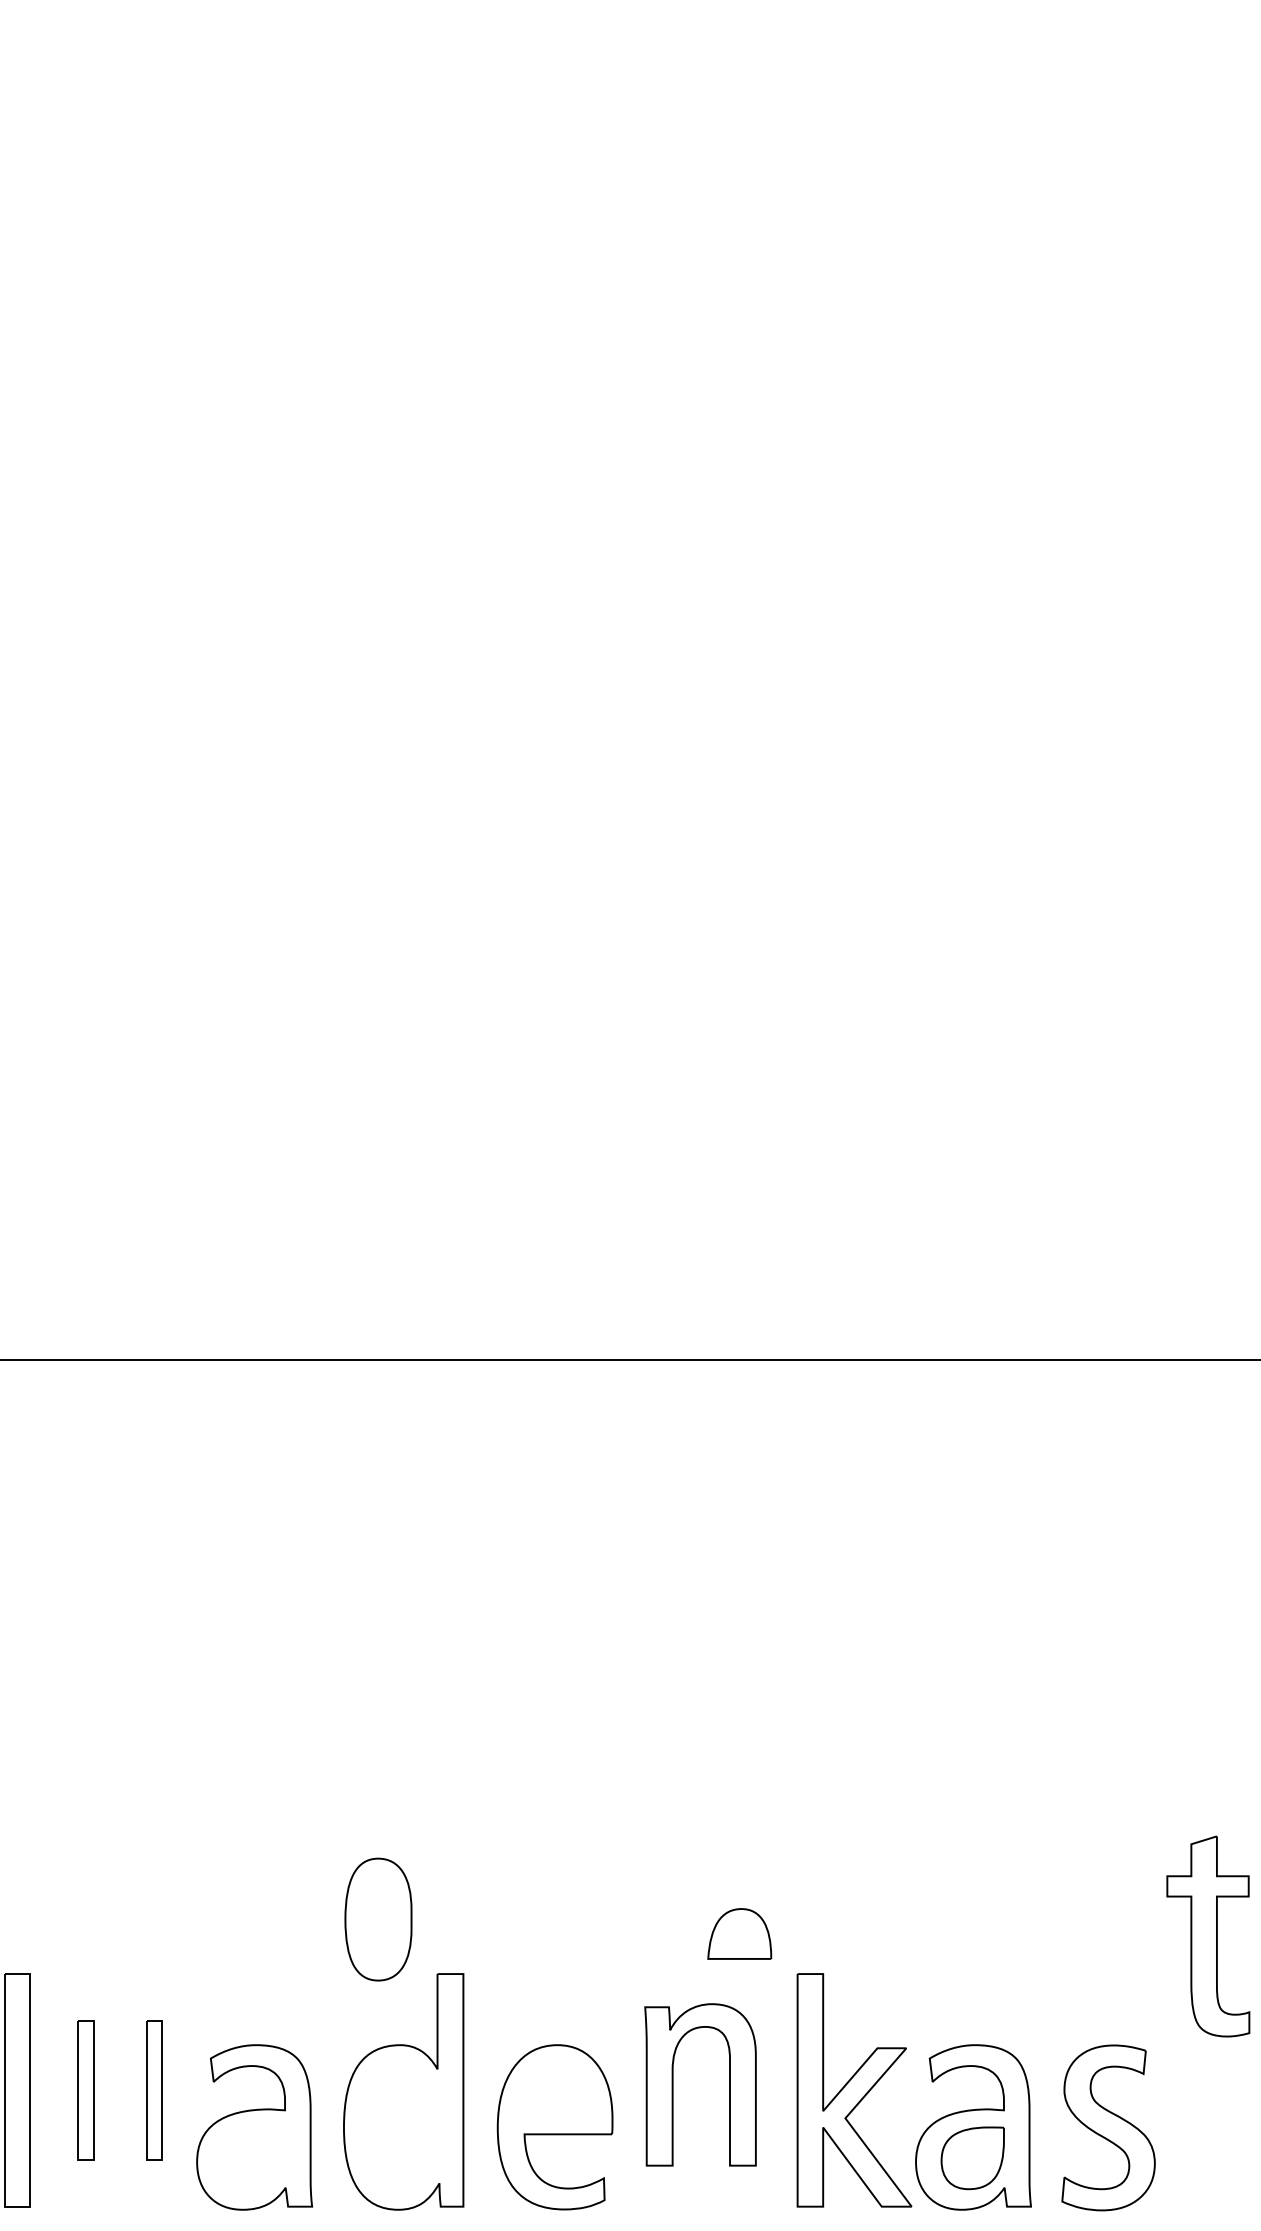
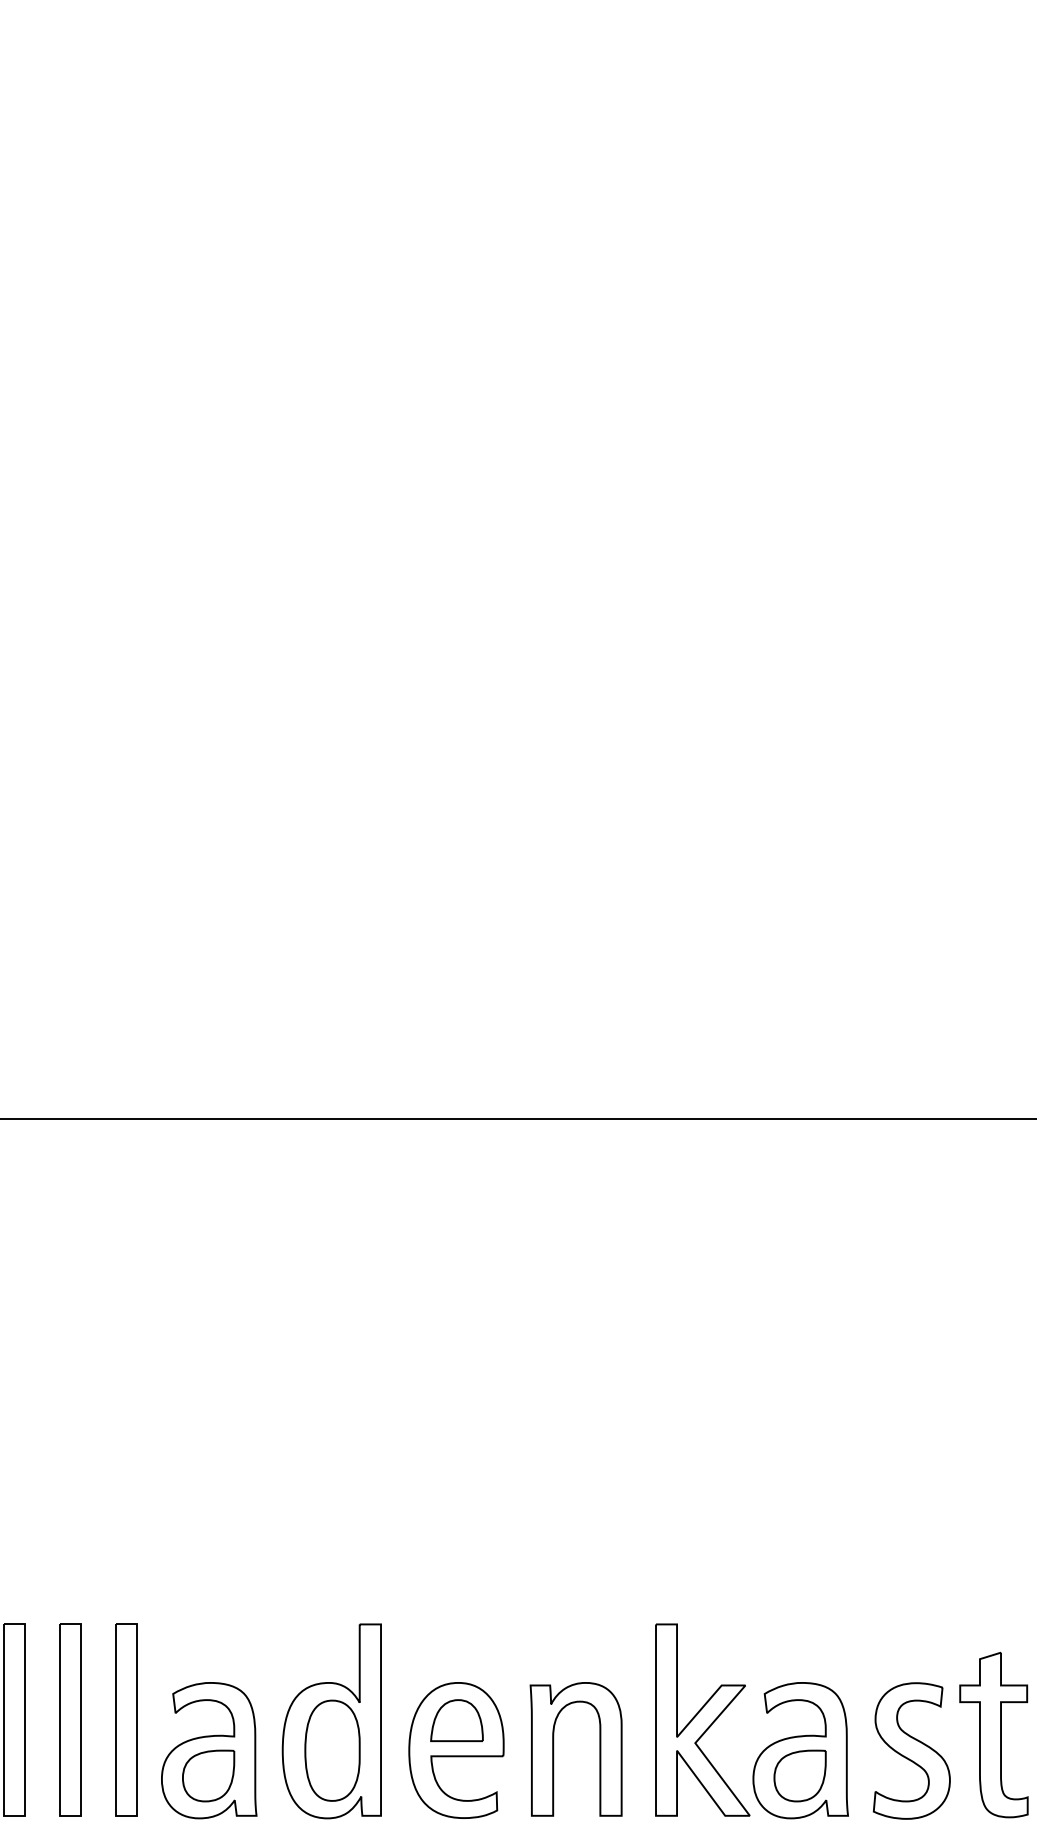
part: (378, 1919) -> (332, 1750), moved
part: (739, 1933) -> (456, 1720), moved
part: (1208, 1936) -> (994, 1735), moved
part: (673, 2084) -> (553, 1749), moved
part: (85, 2090) -> (70, 1720), size x1.67
part: (154, 2090) -> (126, 1720), size x1.67
part: (253, 2158) -> (208, 1776), added

